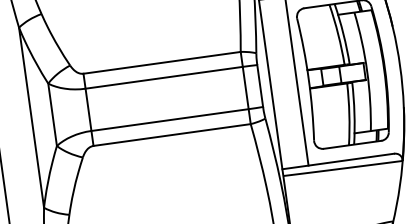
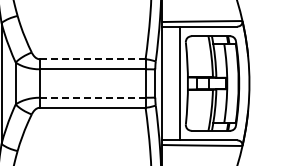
line: (161, 63) -> (92, 59), solid -> dashed
line: (169, 119) -> (92, 97), solid -> dashed

